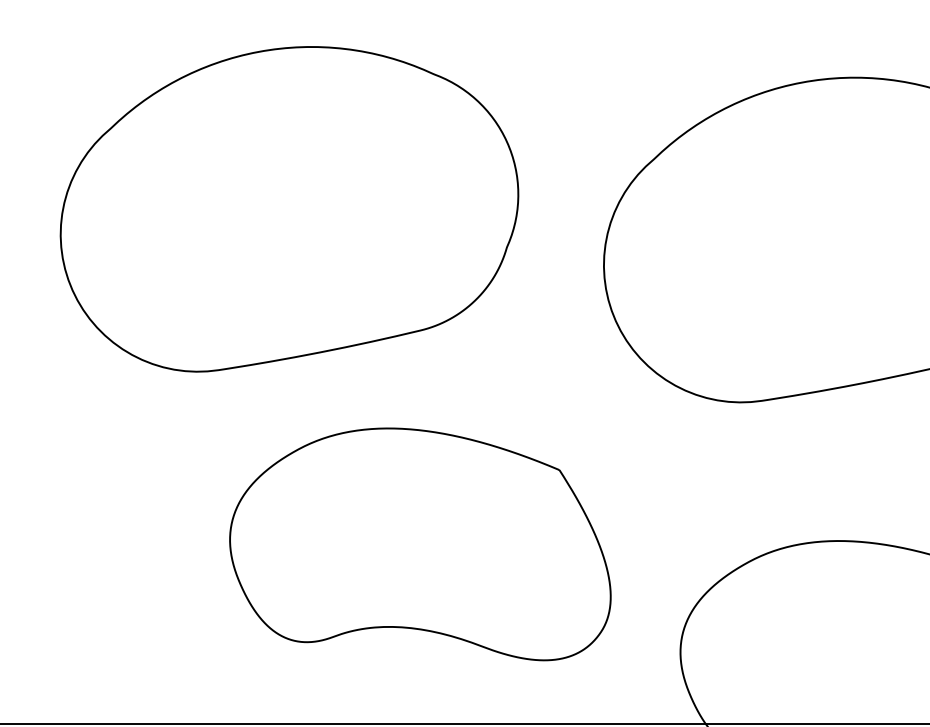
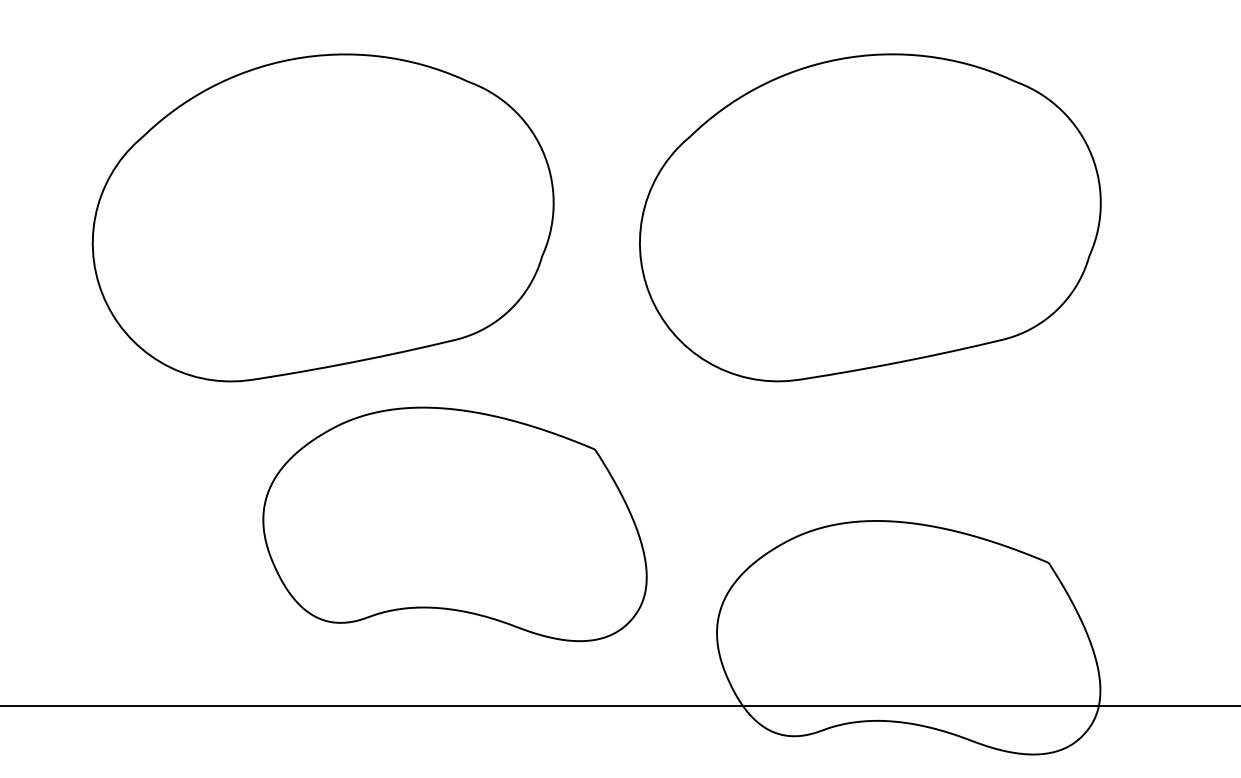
part: (288, 208) -> (322, 217), moved

